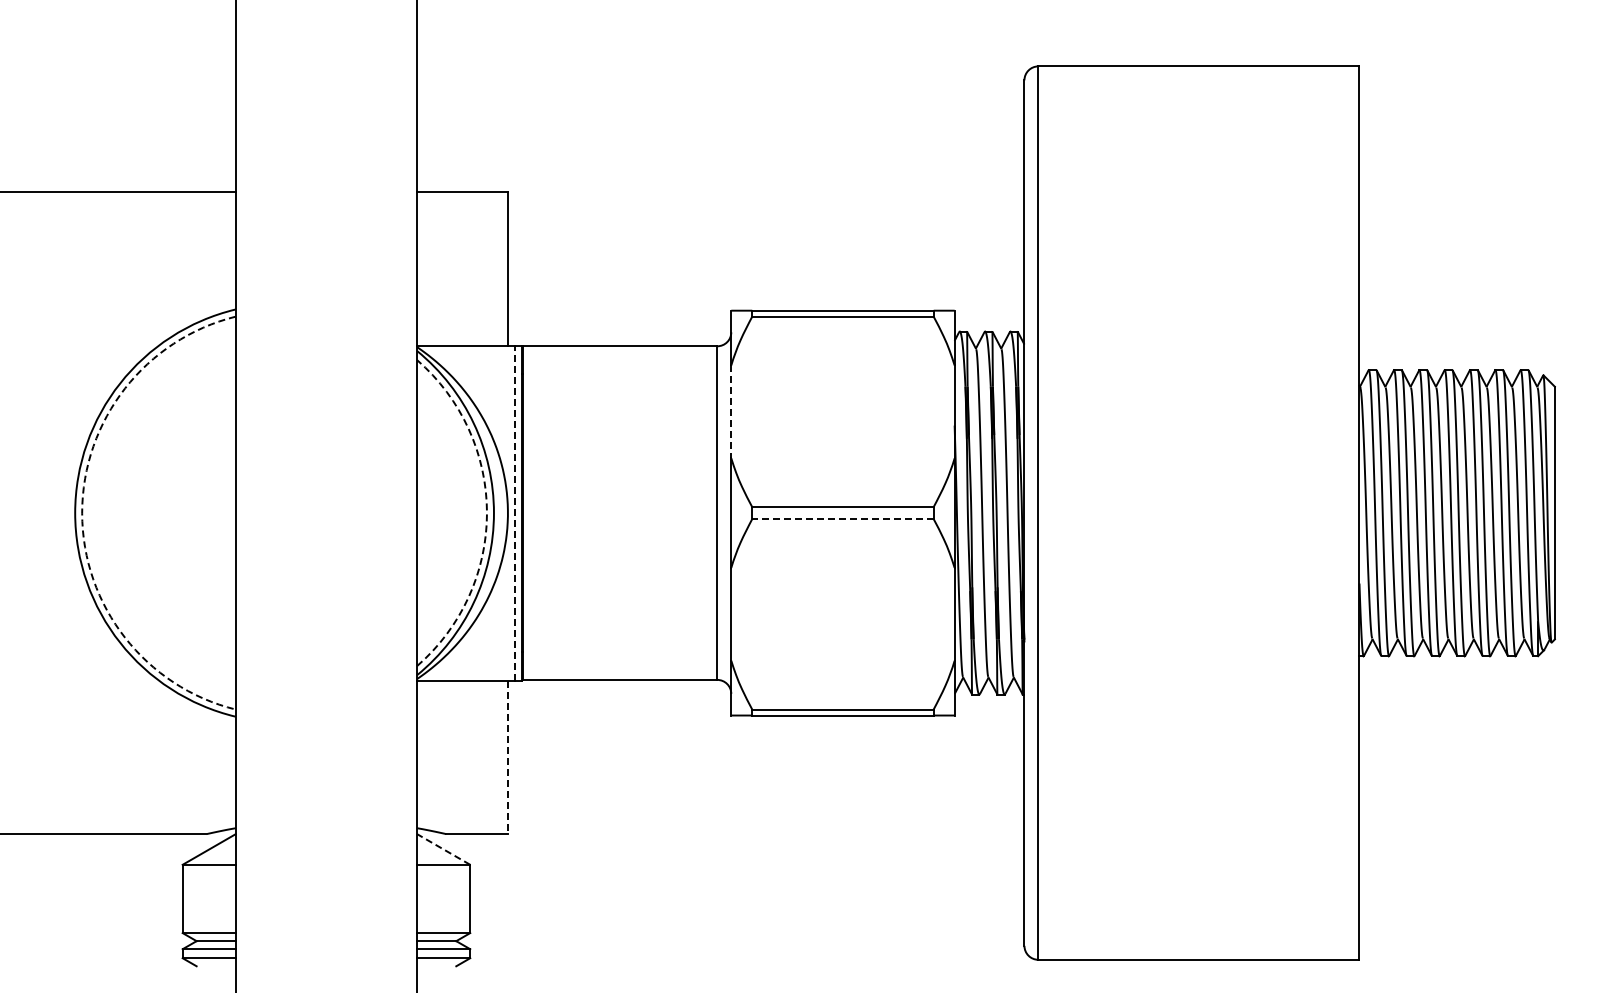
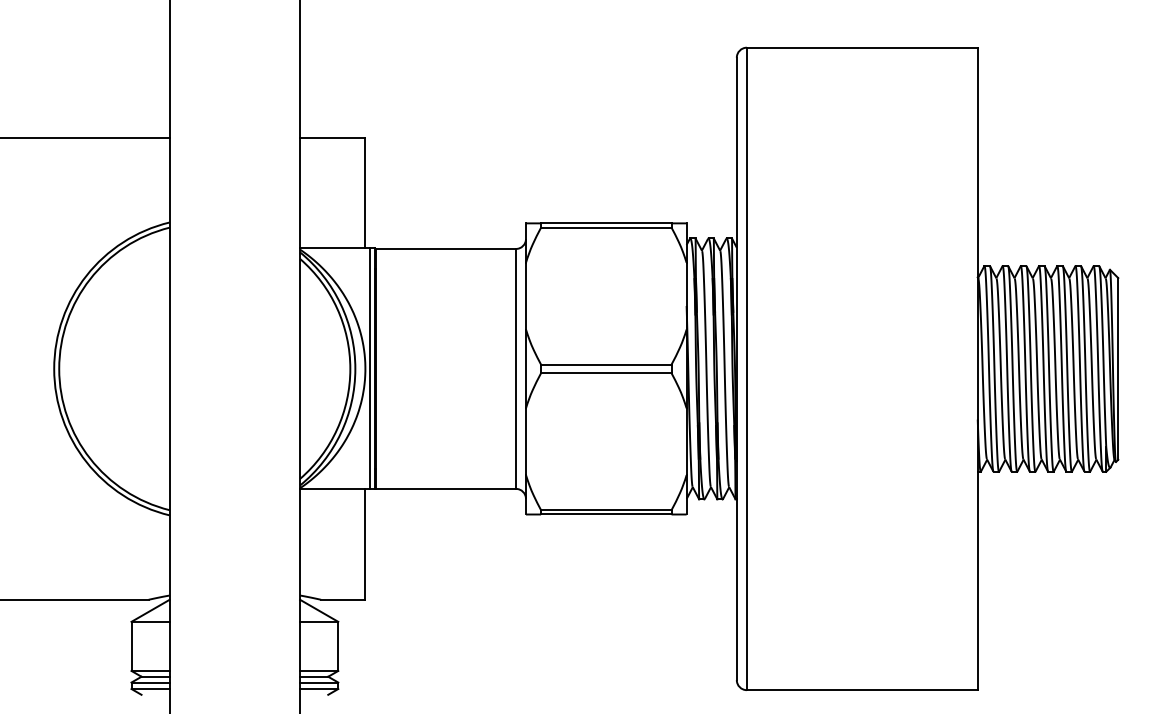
line: (731, 412) -> (526, 296), dashed -> solid
arc: (82, 513) -> (59, 369), dashed -> solid
arc: (487, 513) -> (350, 369), dashed -> solid
line: (514, 513) -> (370, 369), dashed -> solid
line: (842, 519) -> (605, 373), dashed -> solid
line: (507, 757) -> (365, 544), dashed -> solid
line: (443, 849) -> (319, 610), dashed -> solid

